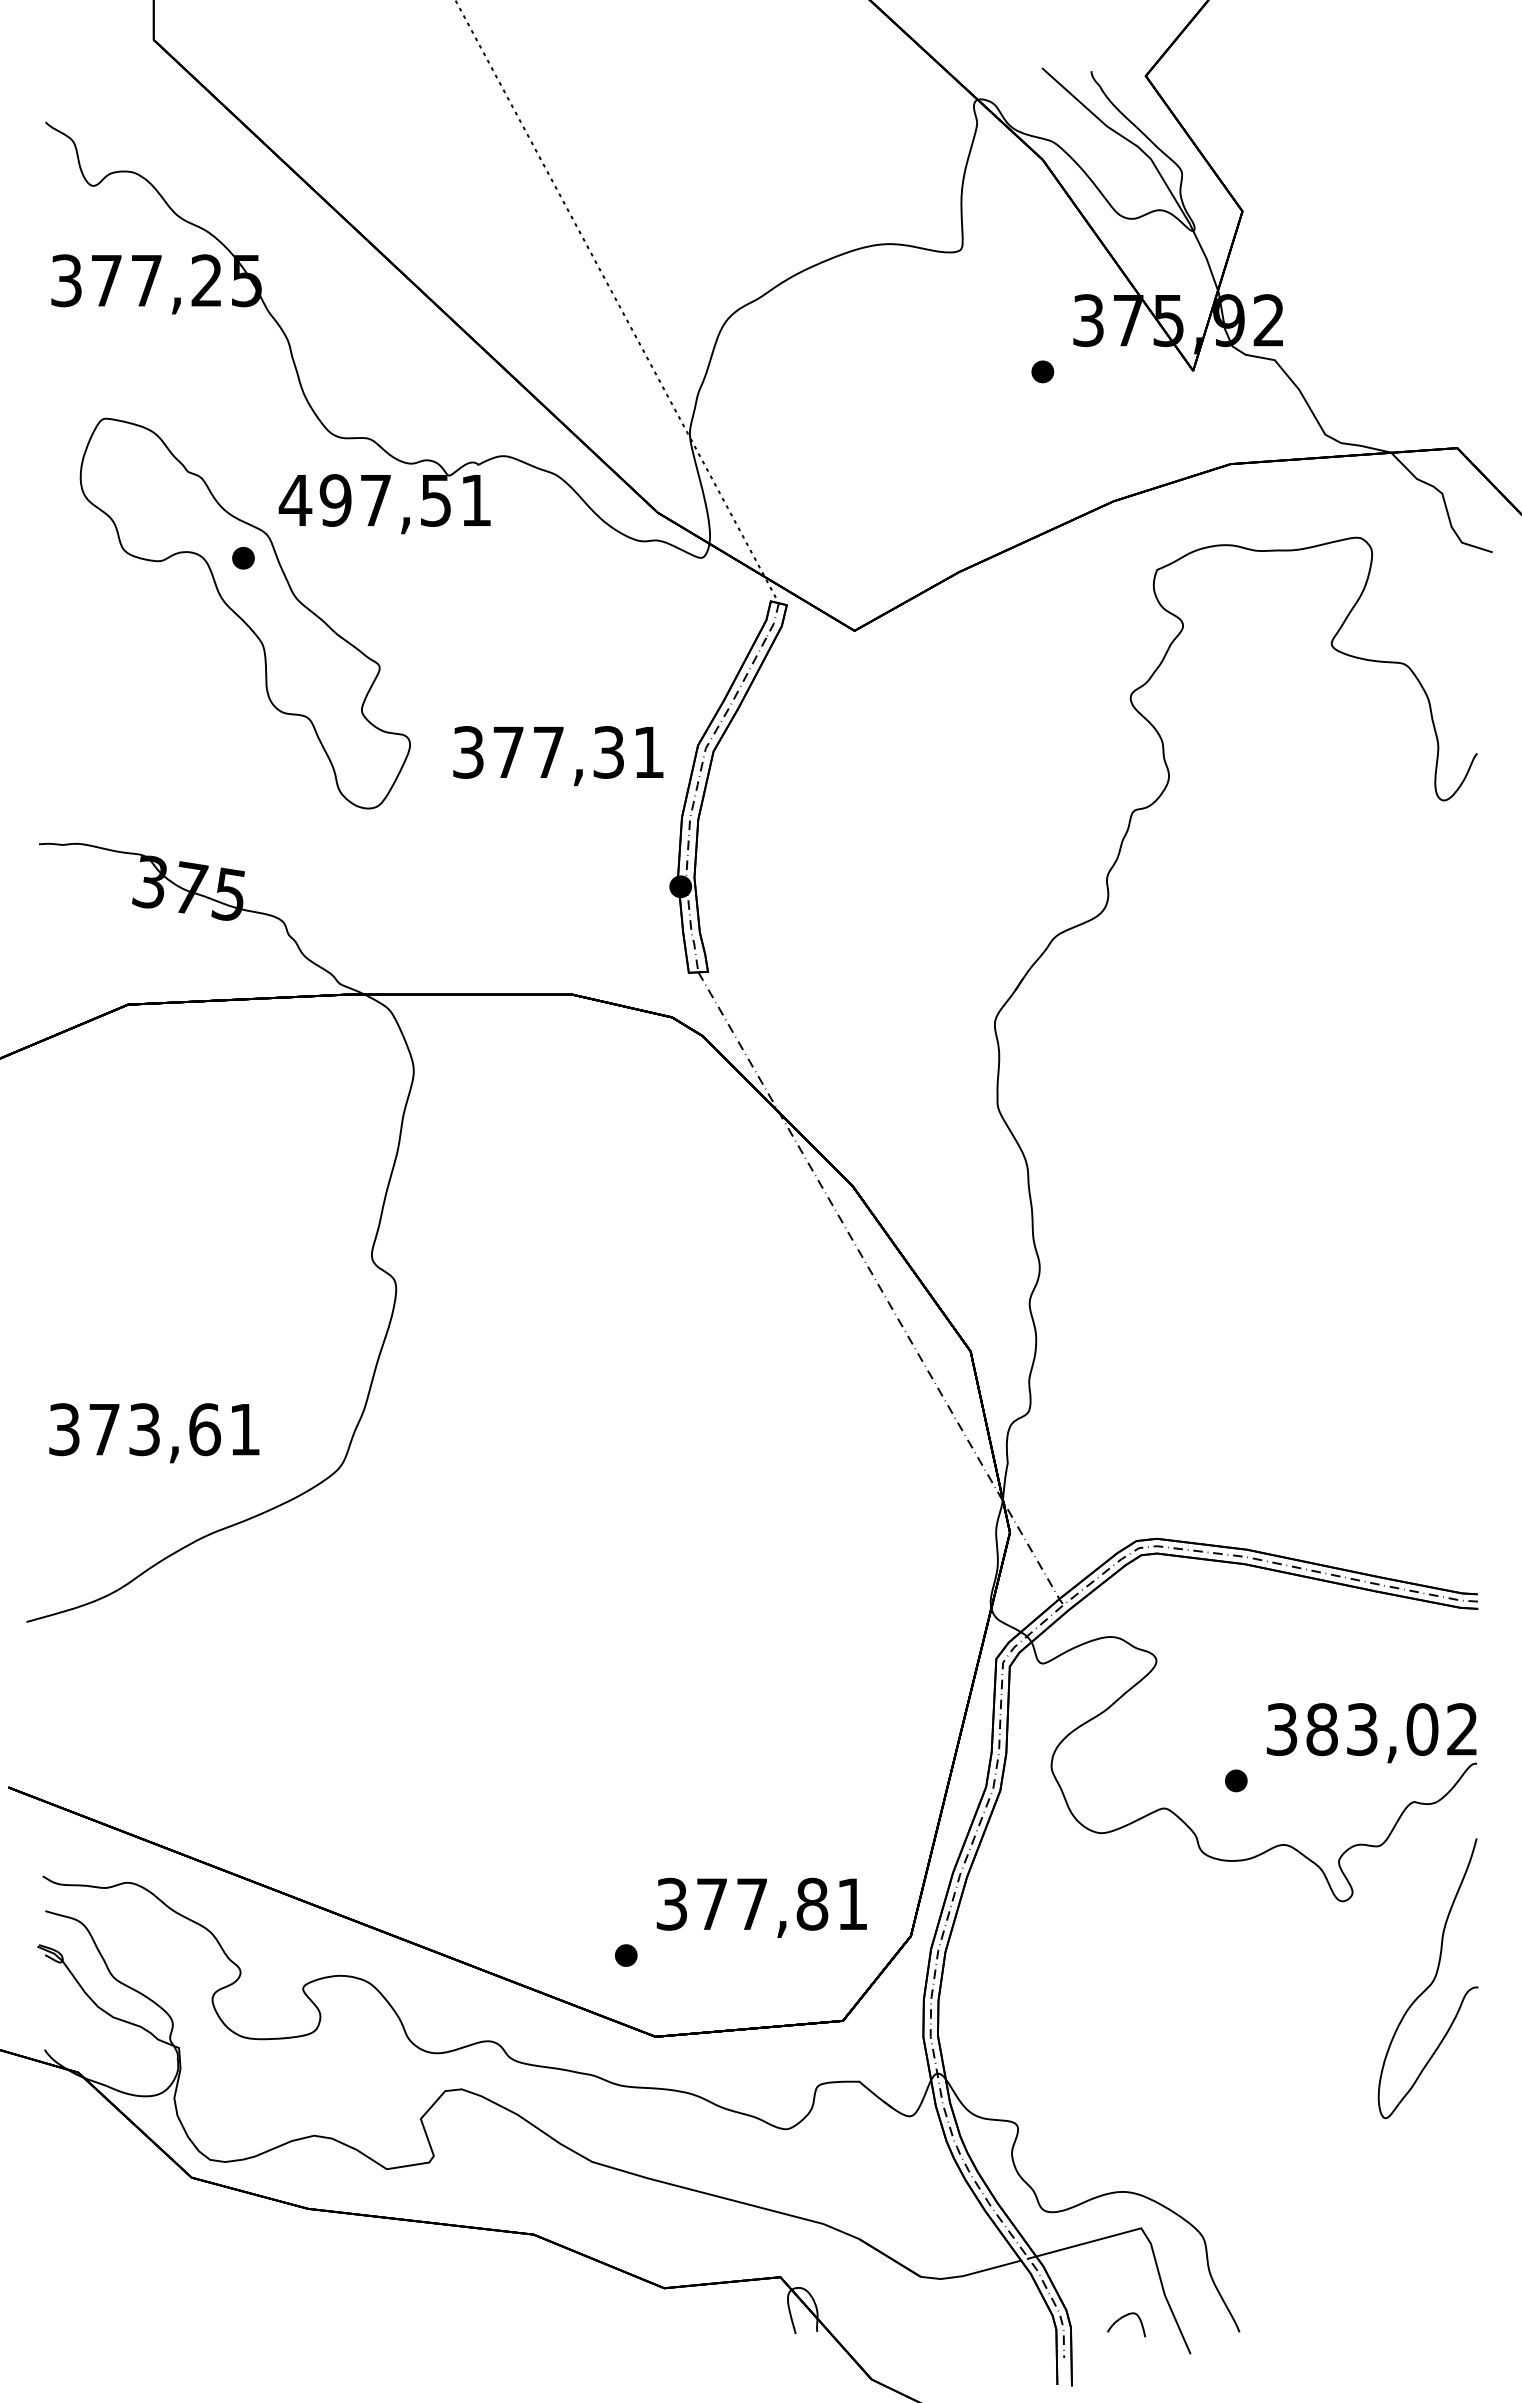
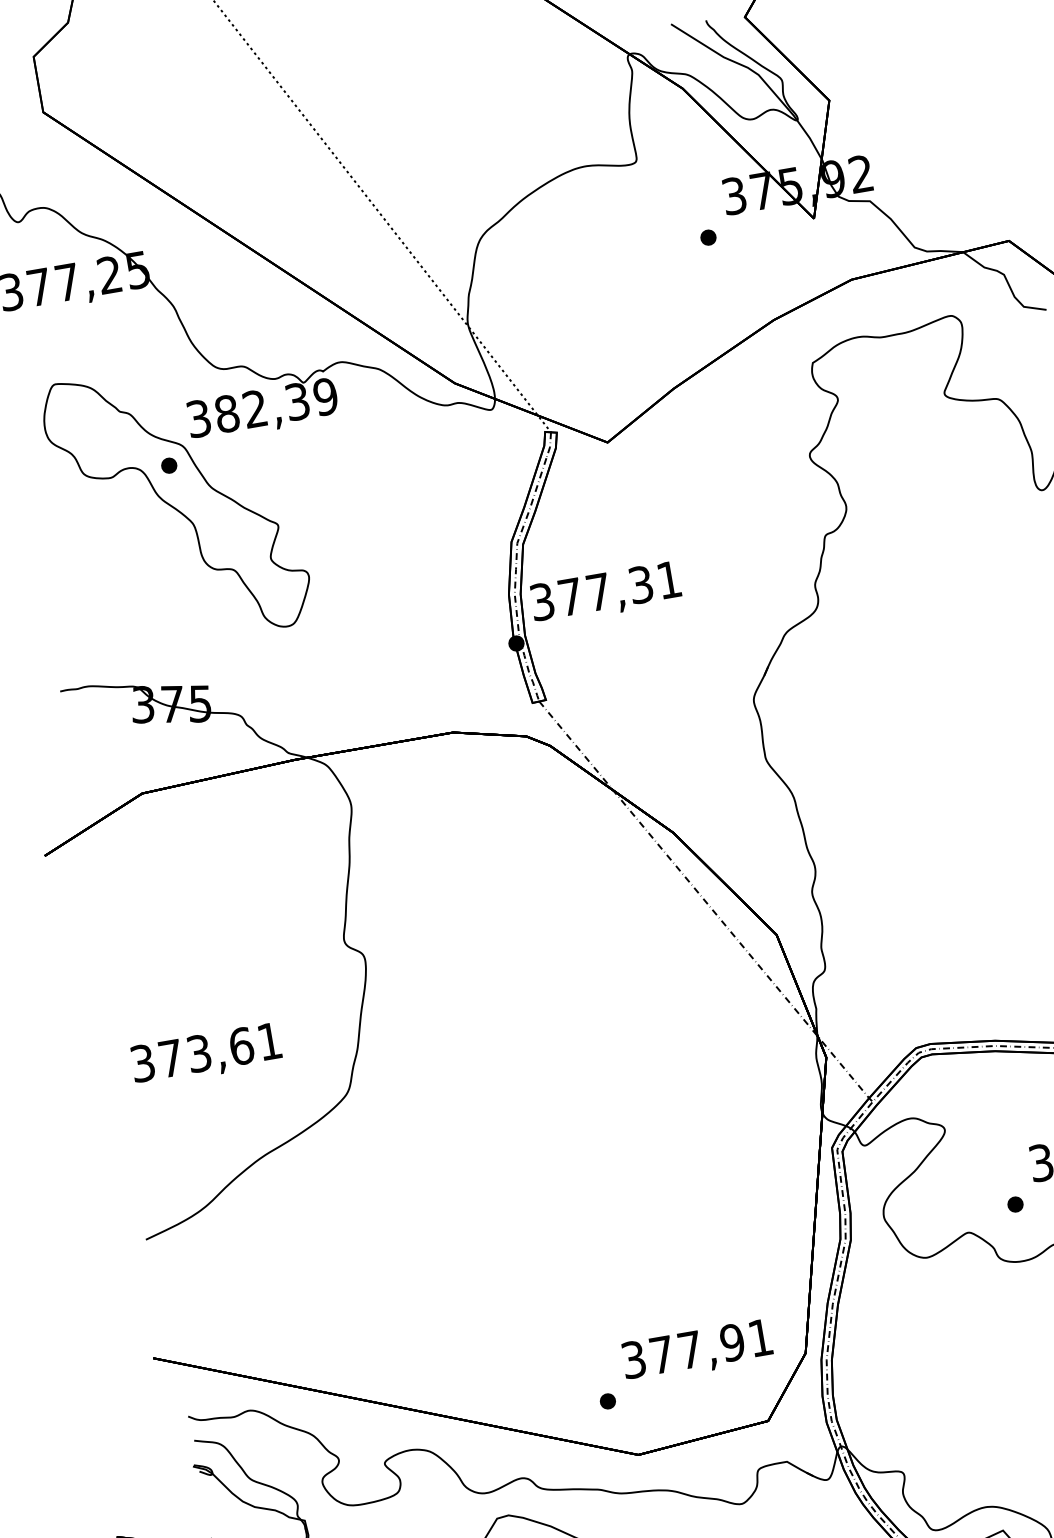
text: (384, 500) -> (261, 407), 497,51 -> 382,39
text: (558, 756) -> (606, 593), moved
text: (154, 1433) -> (206, 1055), moved
text: (812, 1904) -> (732, 1342), 377,81 -> 377,91

